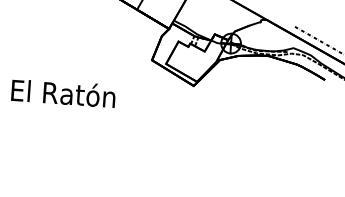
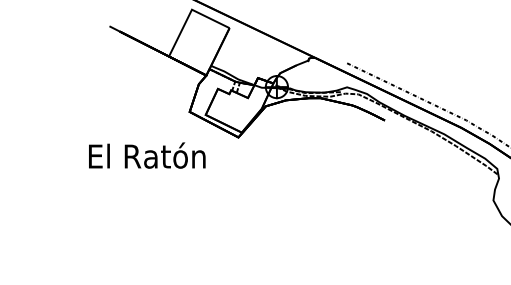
text: (63, 93) -> (147, 155), moved

